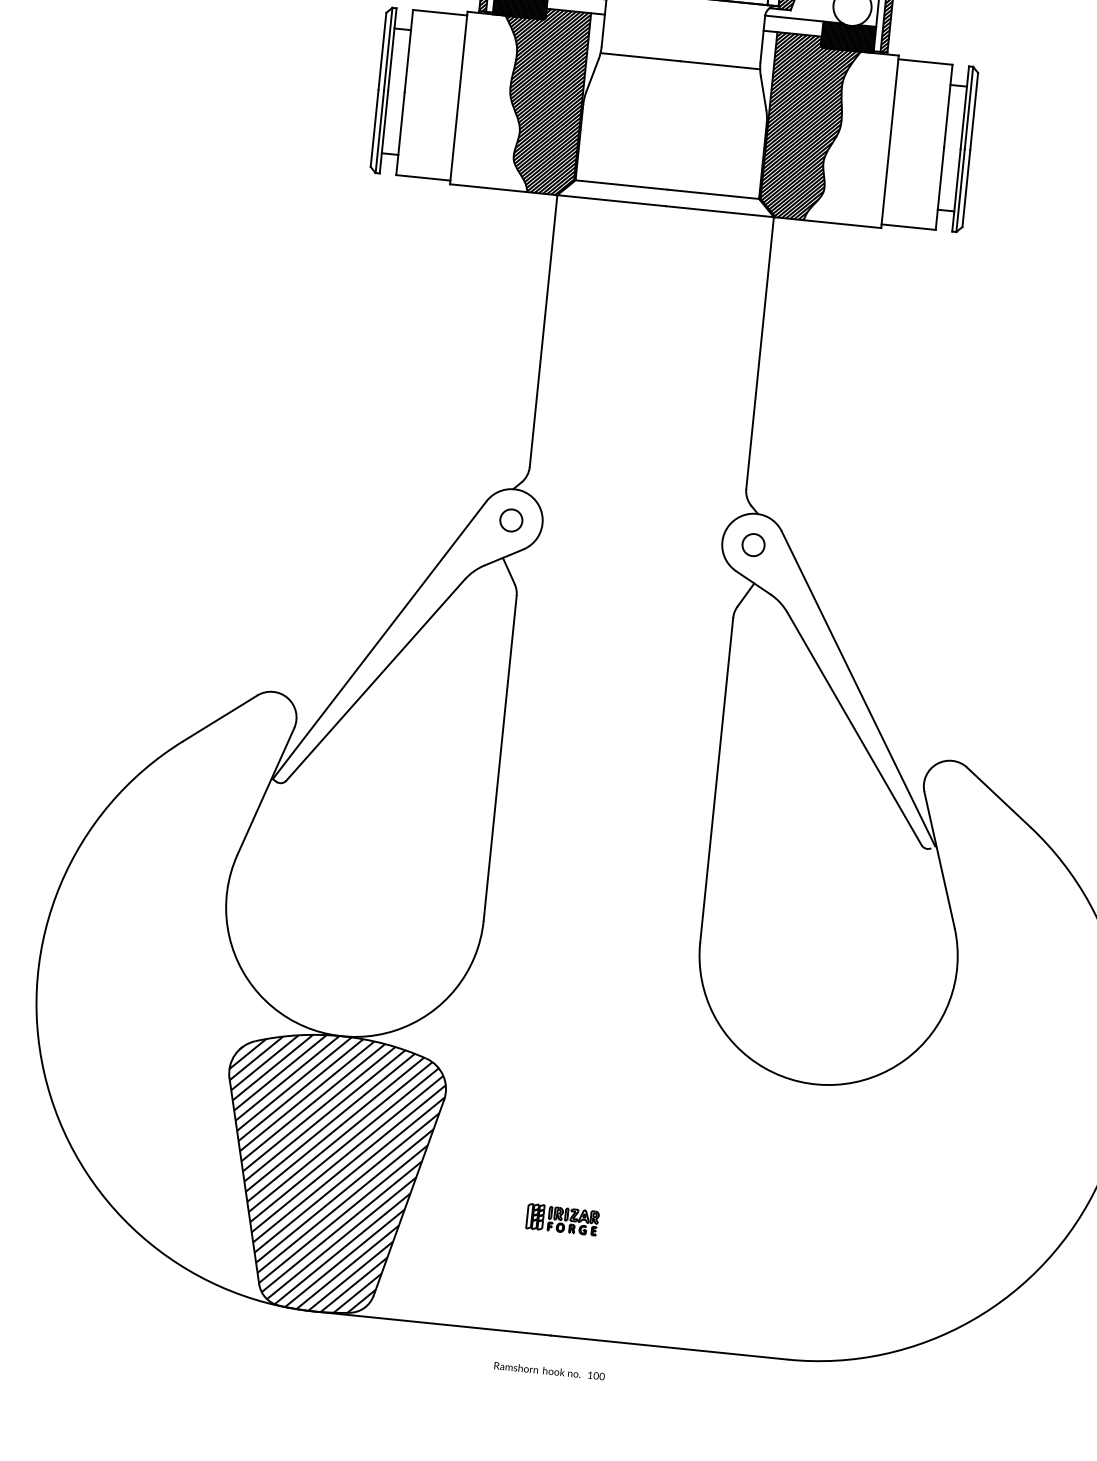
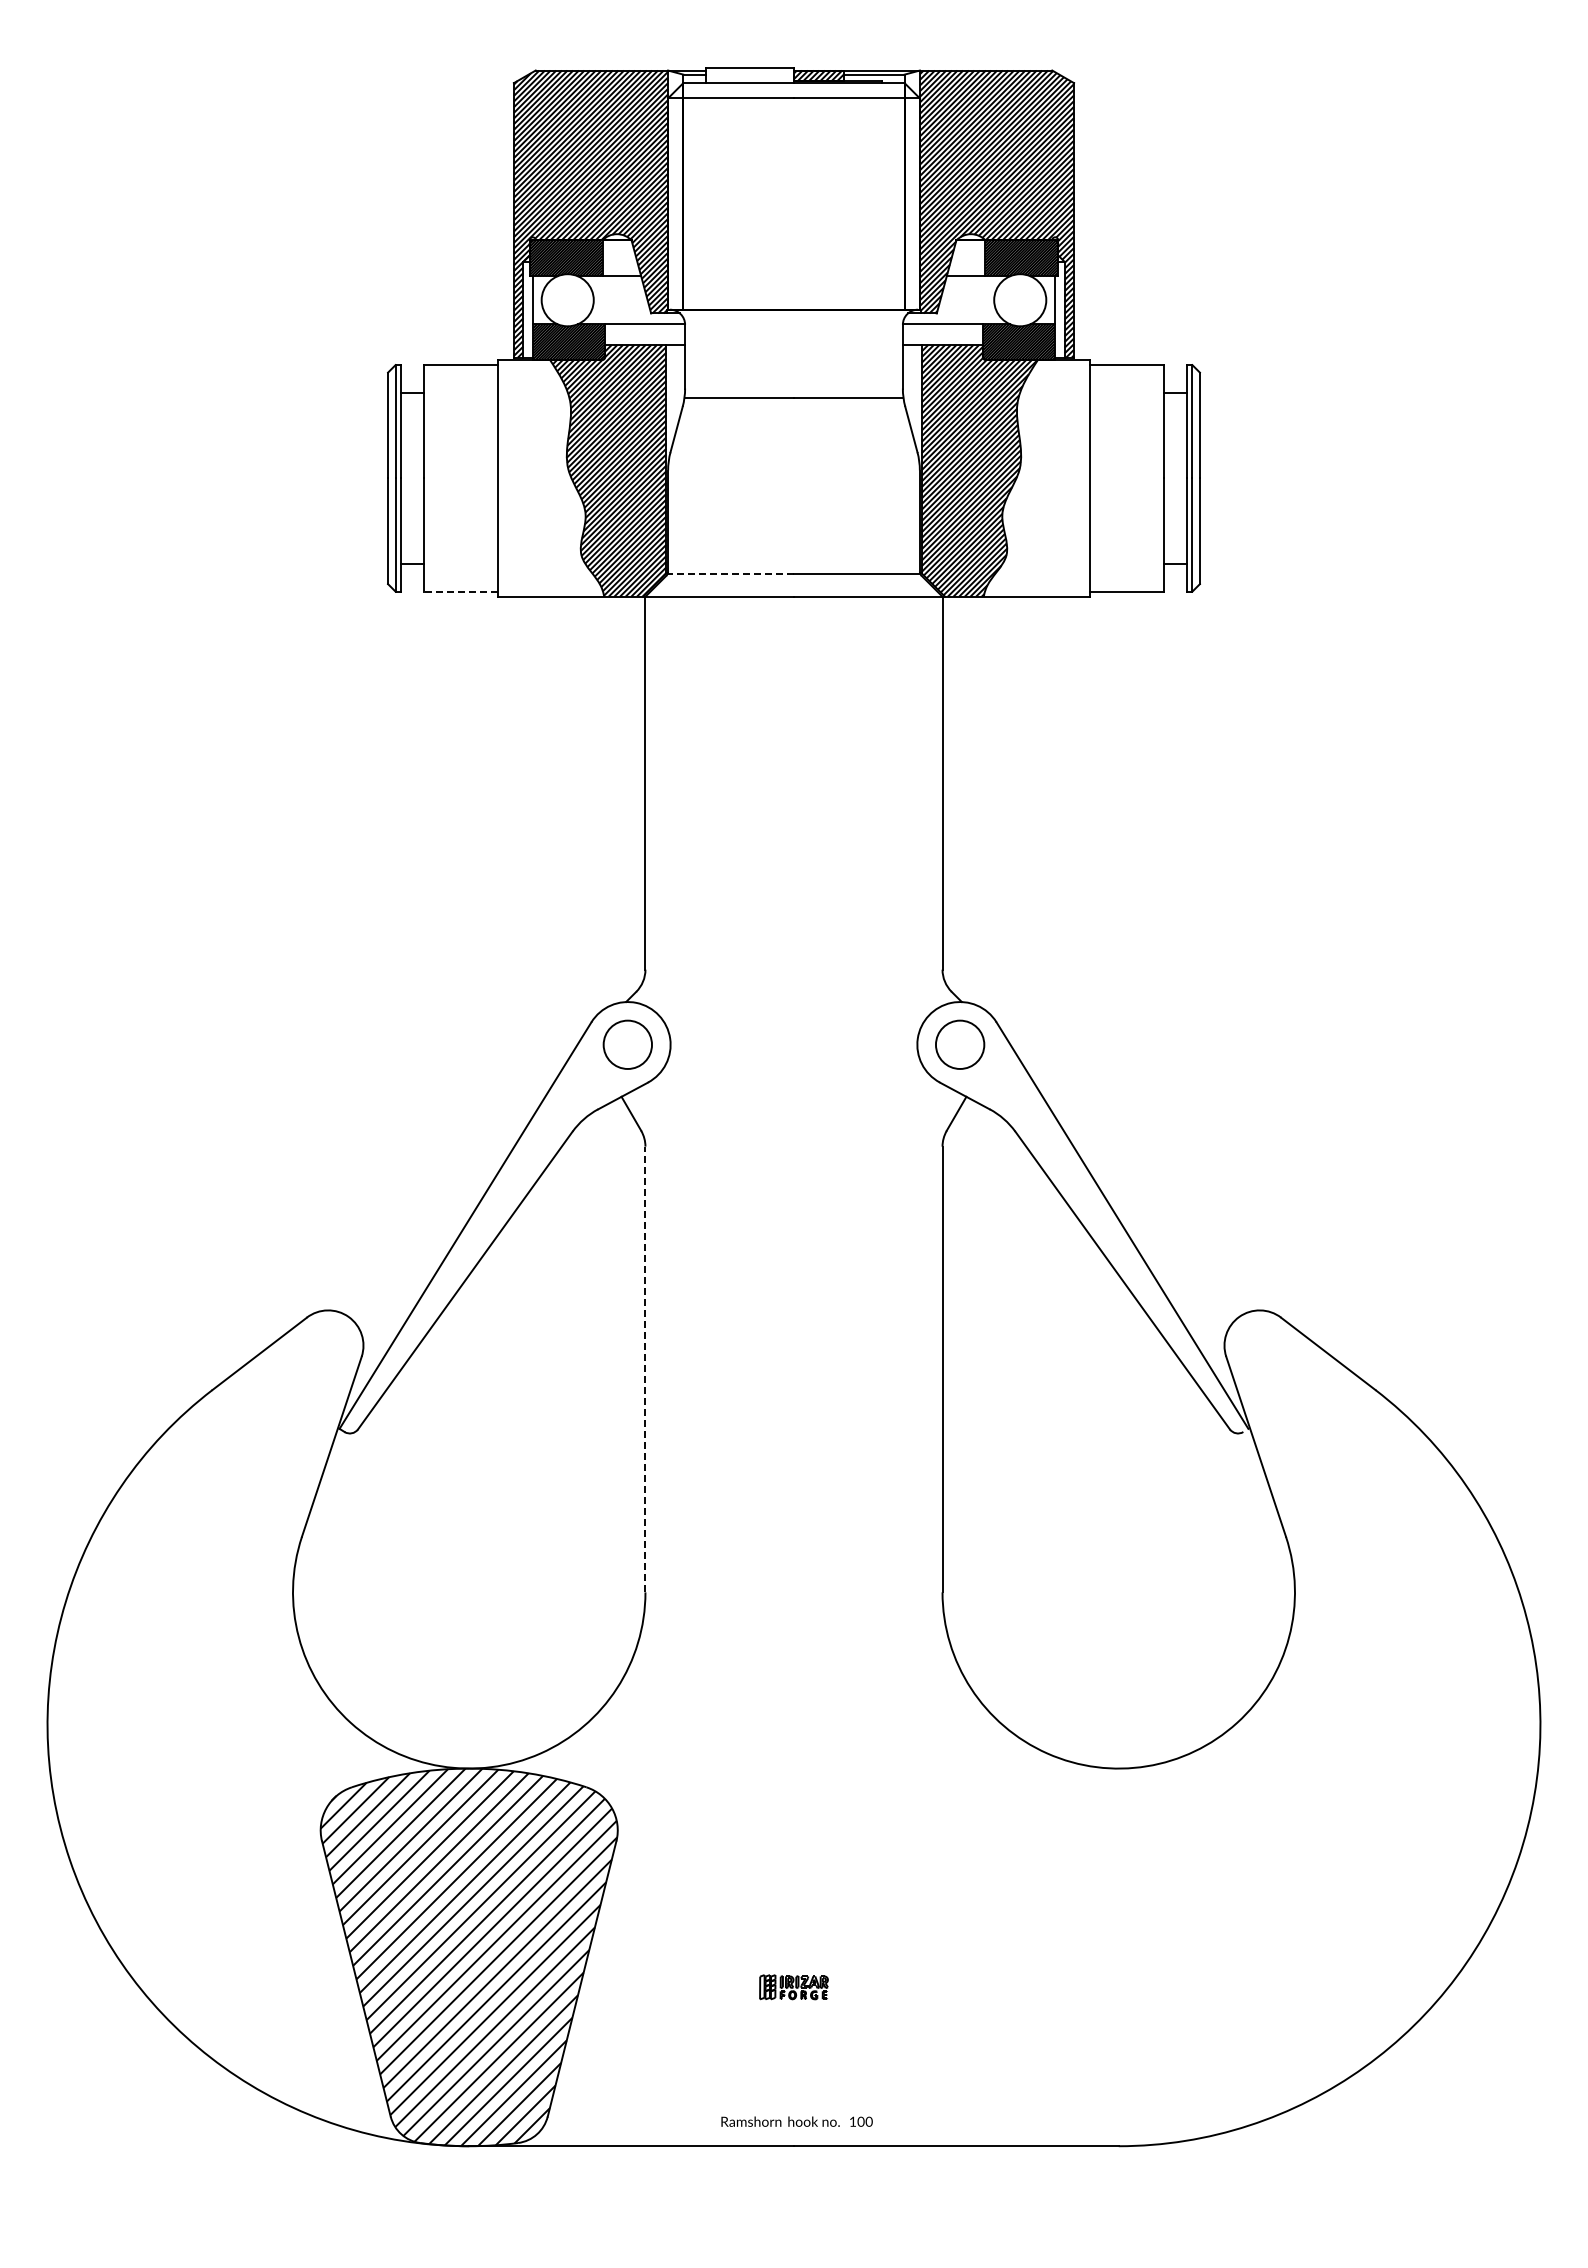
line: (422, 177) -> (460, 591), solid -> dashed
line: (621, 185) -> (731, 574), solid -> dashed
circle: (511, 520) -> (627, 1044), size x1.6
circle: (753, 544) -> (960, 1044), size x1.6
line: (500, 758) -> (645, 1369), solid -> dashed
part: (562, 1219) -> (793, 1987), size x0.7
text: (549, 1370) -> (796, 2121), moved

